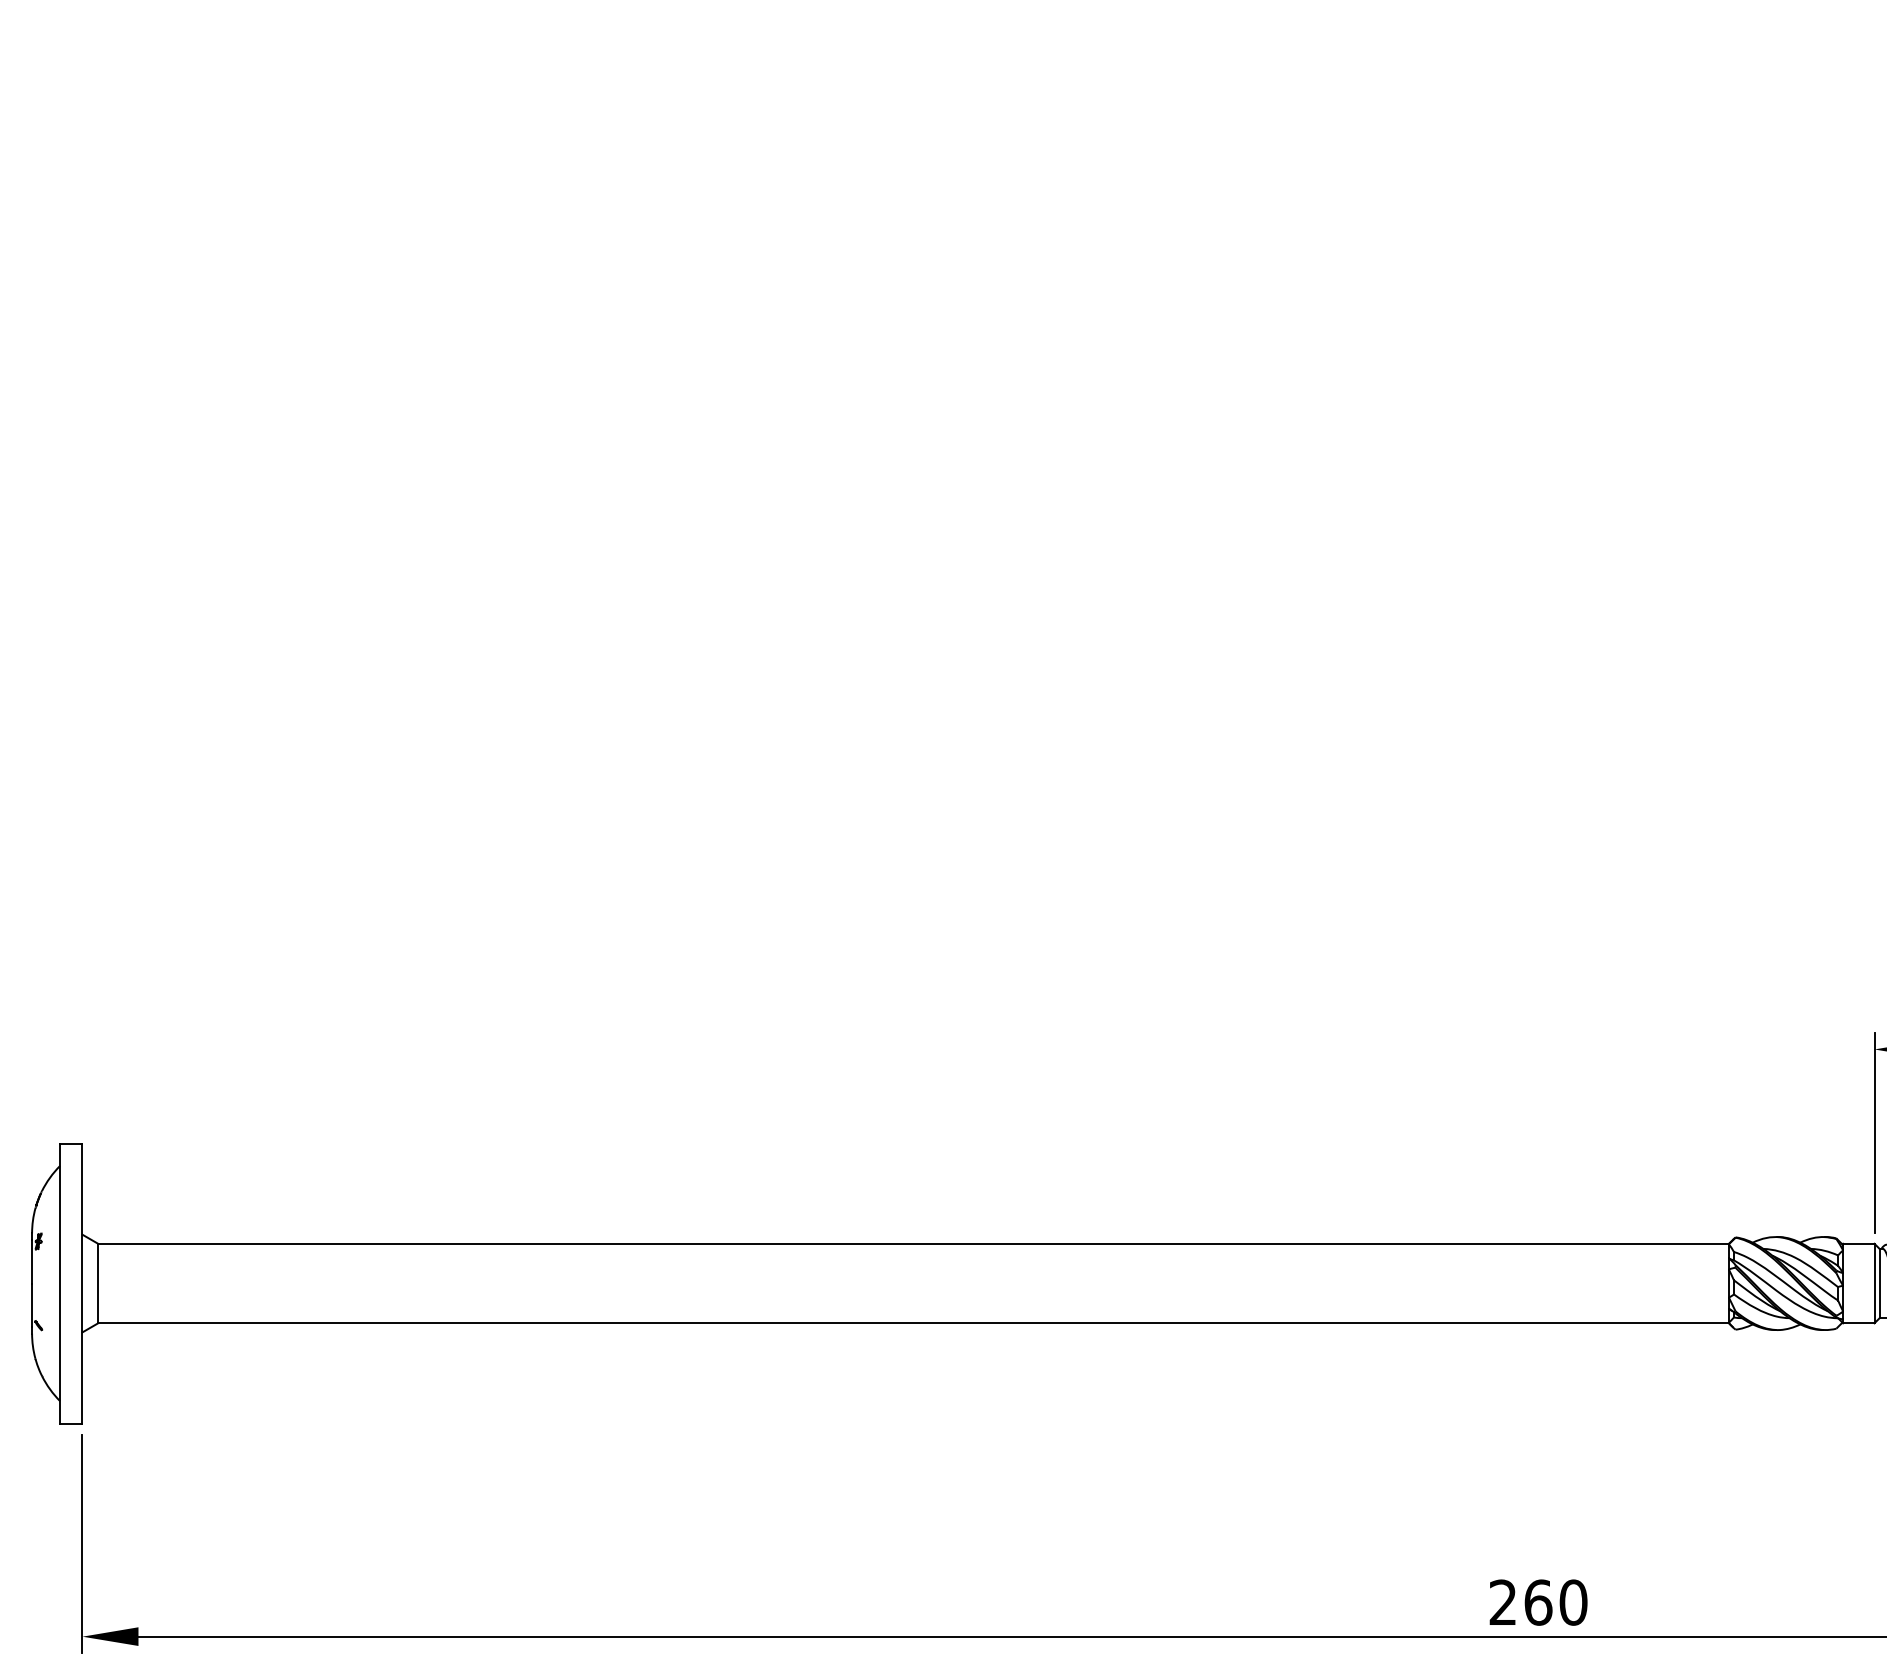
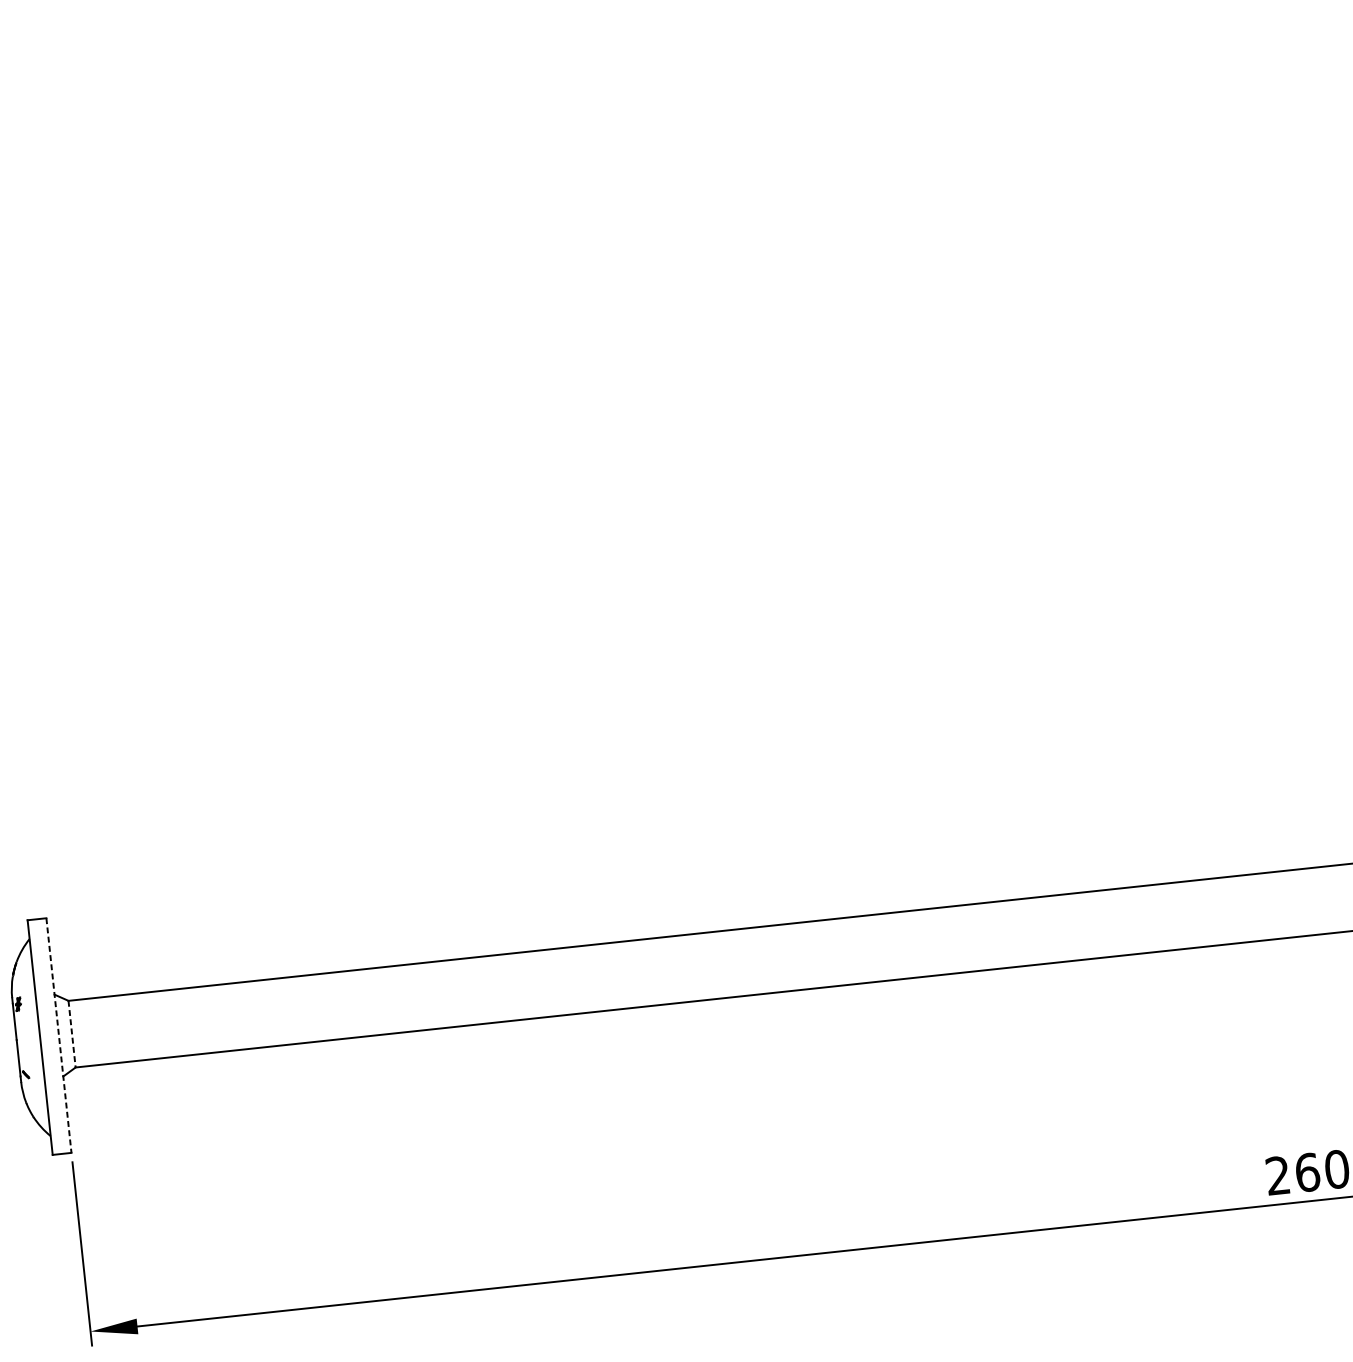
line: (98, 1283) -> (72, 1034), solid -> dashed
line: (82, 1284) -> (59, 1036), solid -> dashed

